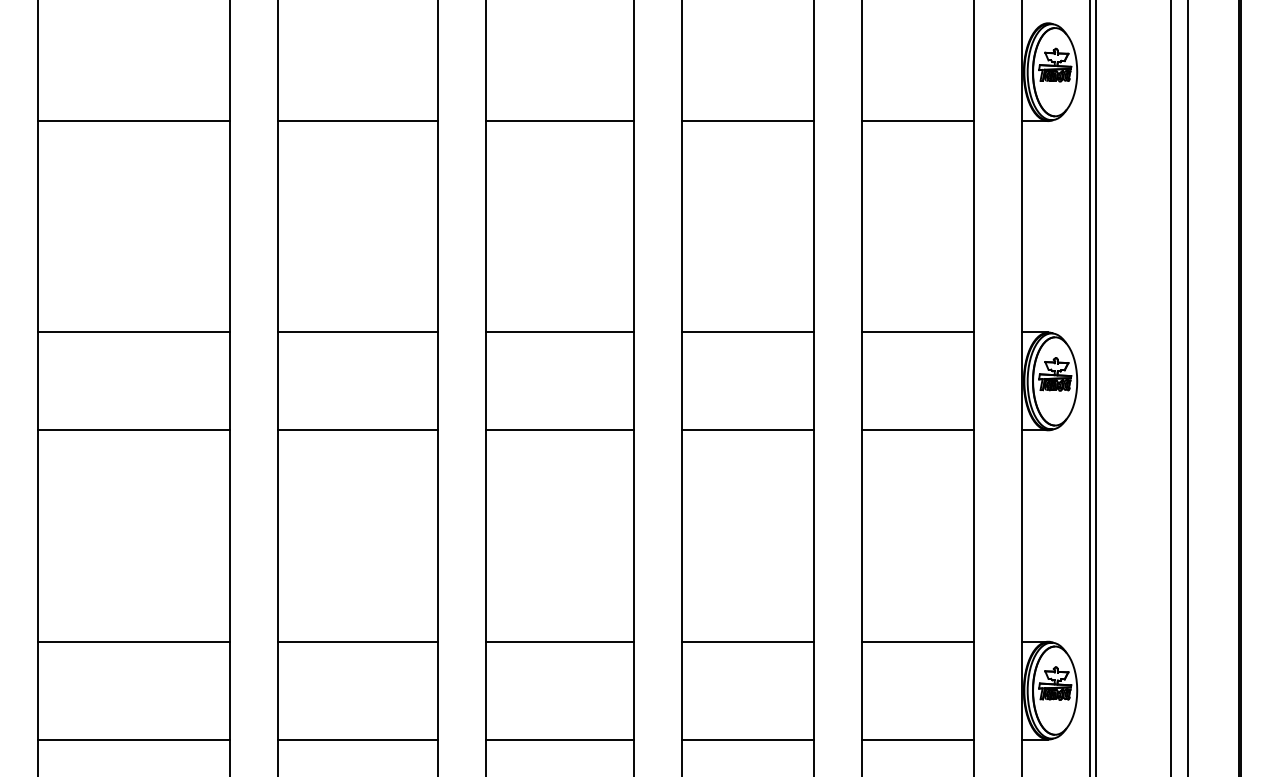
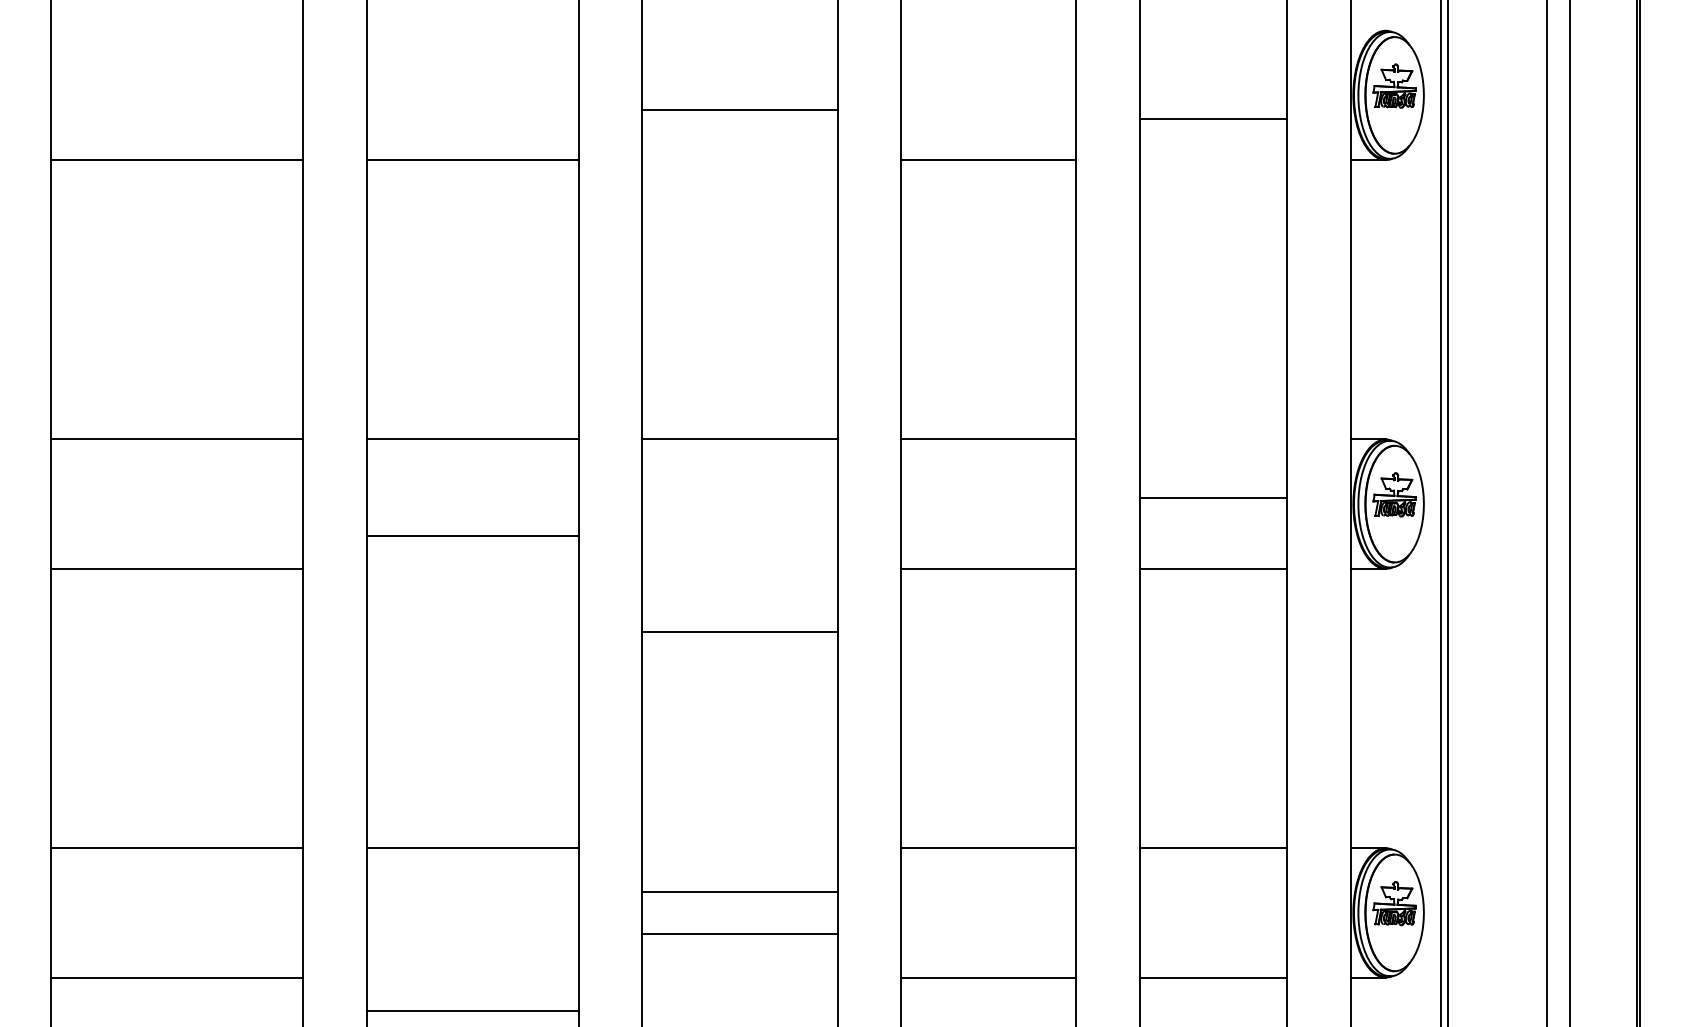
line: (559, 121) -> (739, 110), moved
line: (917, 121) -> (1212, 119), moved
line: (917, 332) -> (1212, 497), moved
line: (357, 430) -> (472, 535), moved
line: (559, 430) -> (739, 632), moved
line: (559, 641) -> (739, 891), moved
line: (357, 739) -> (472, 1010), moved
line: (559, 739) -> (739, 933), moved

